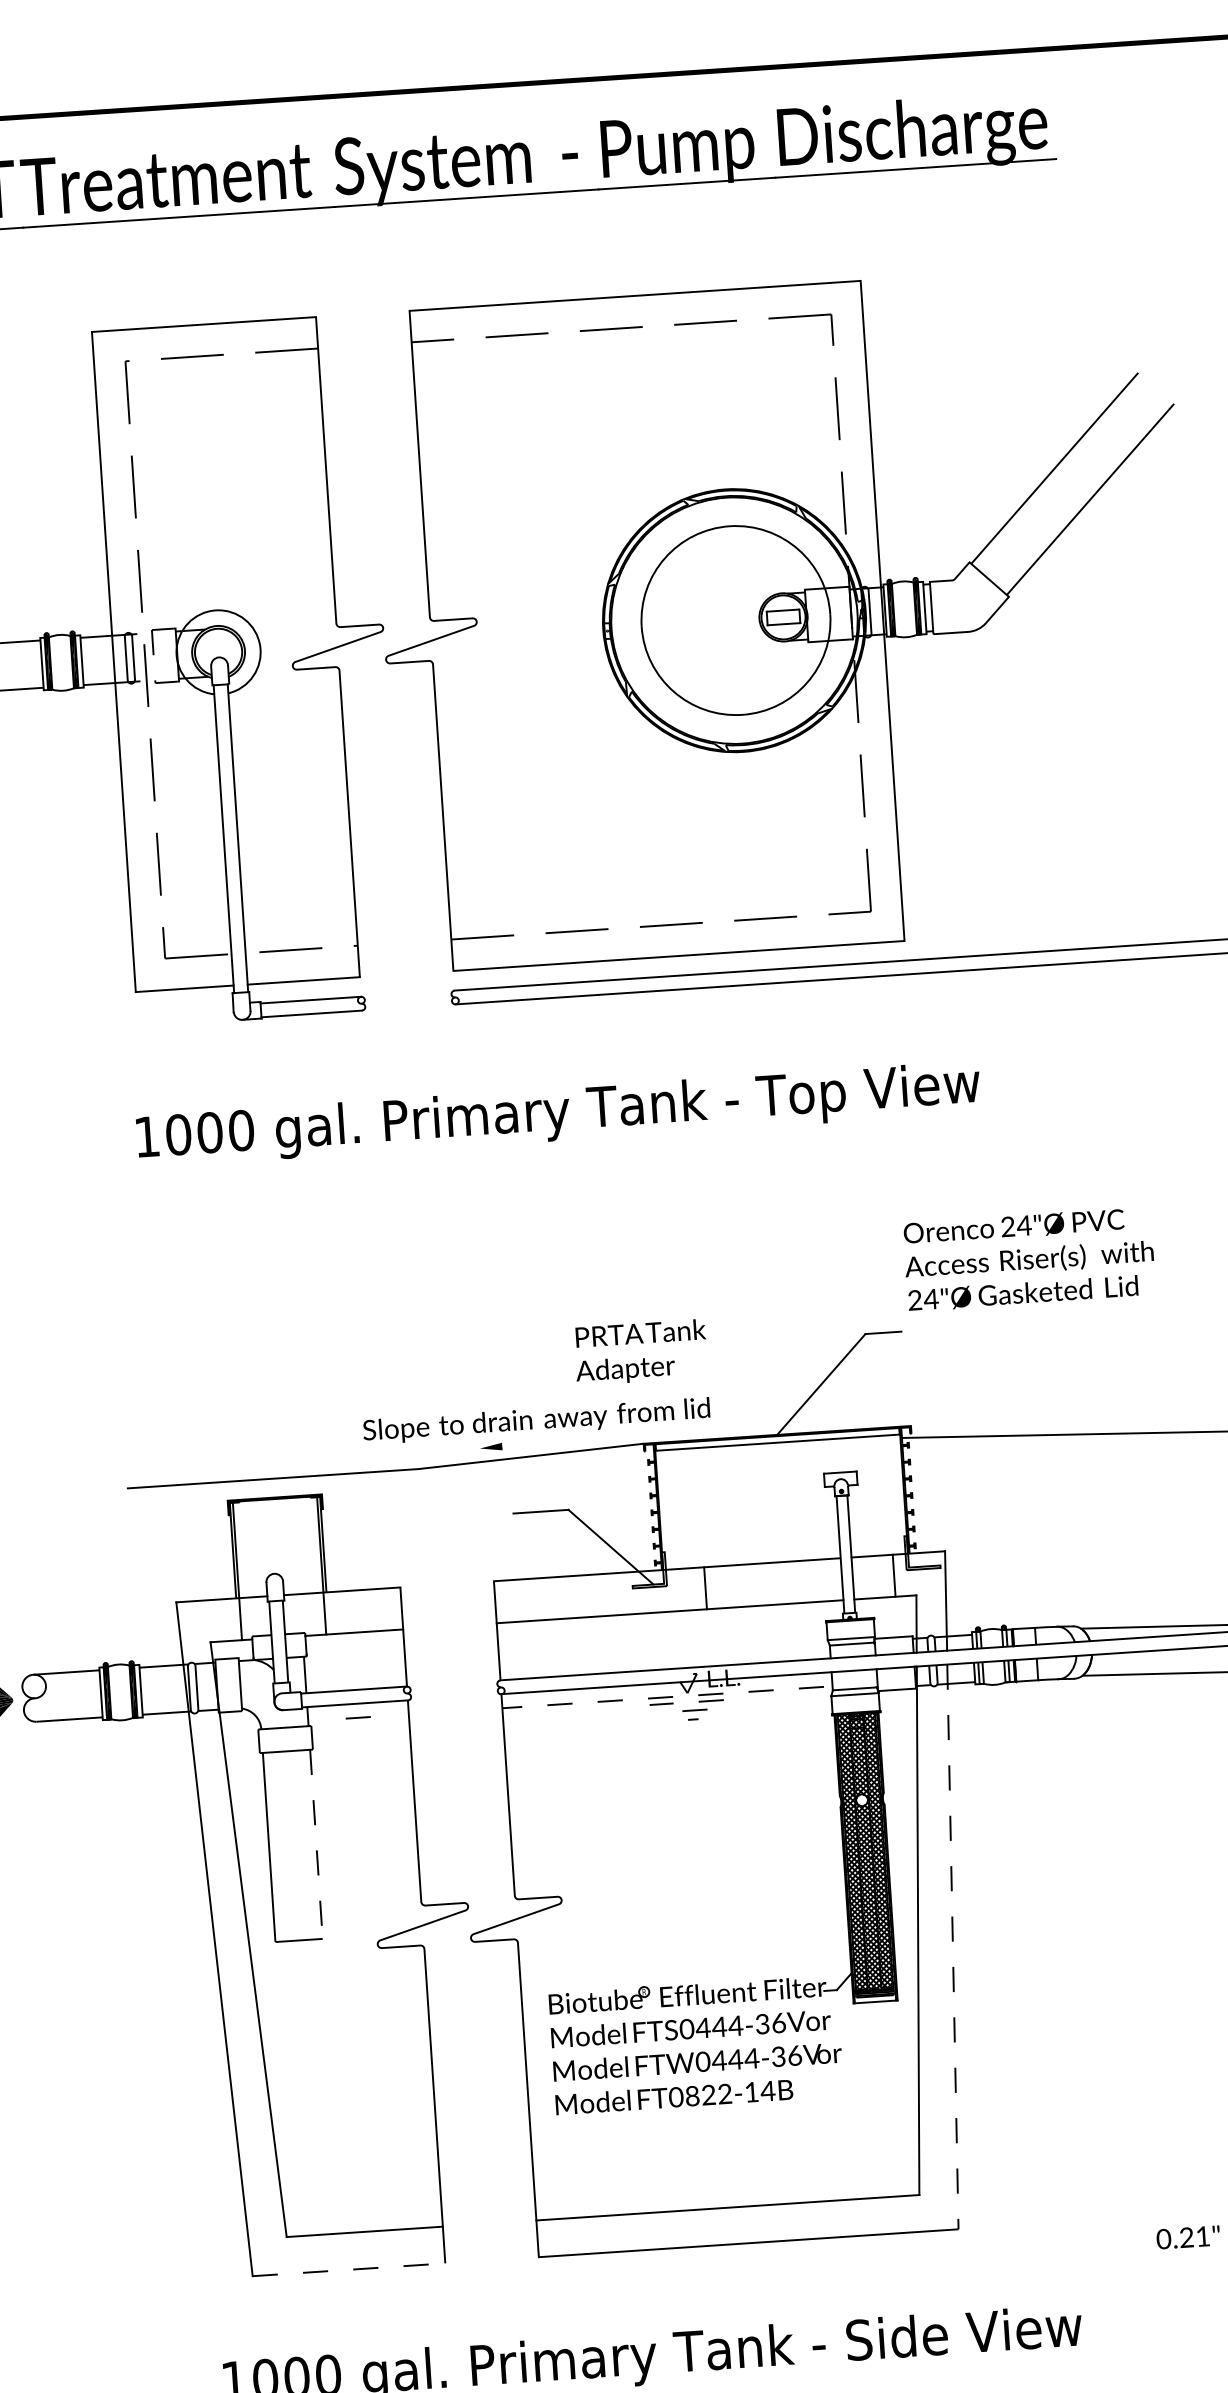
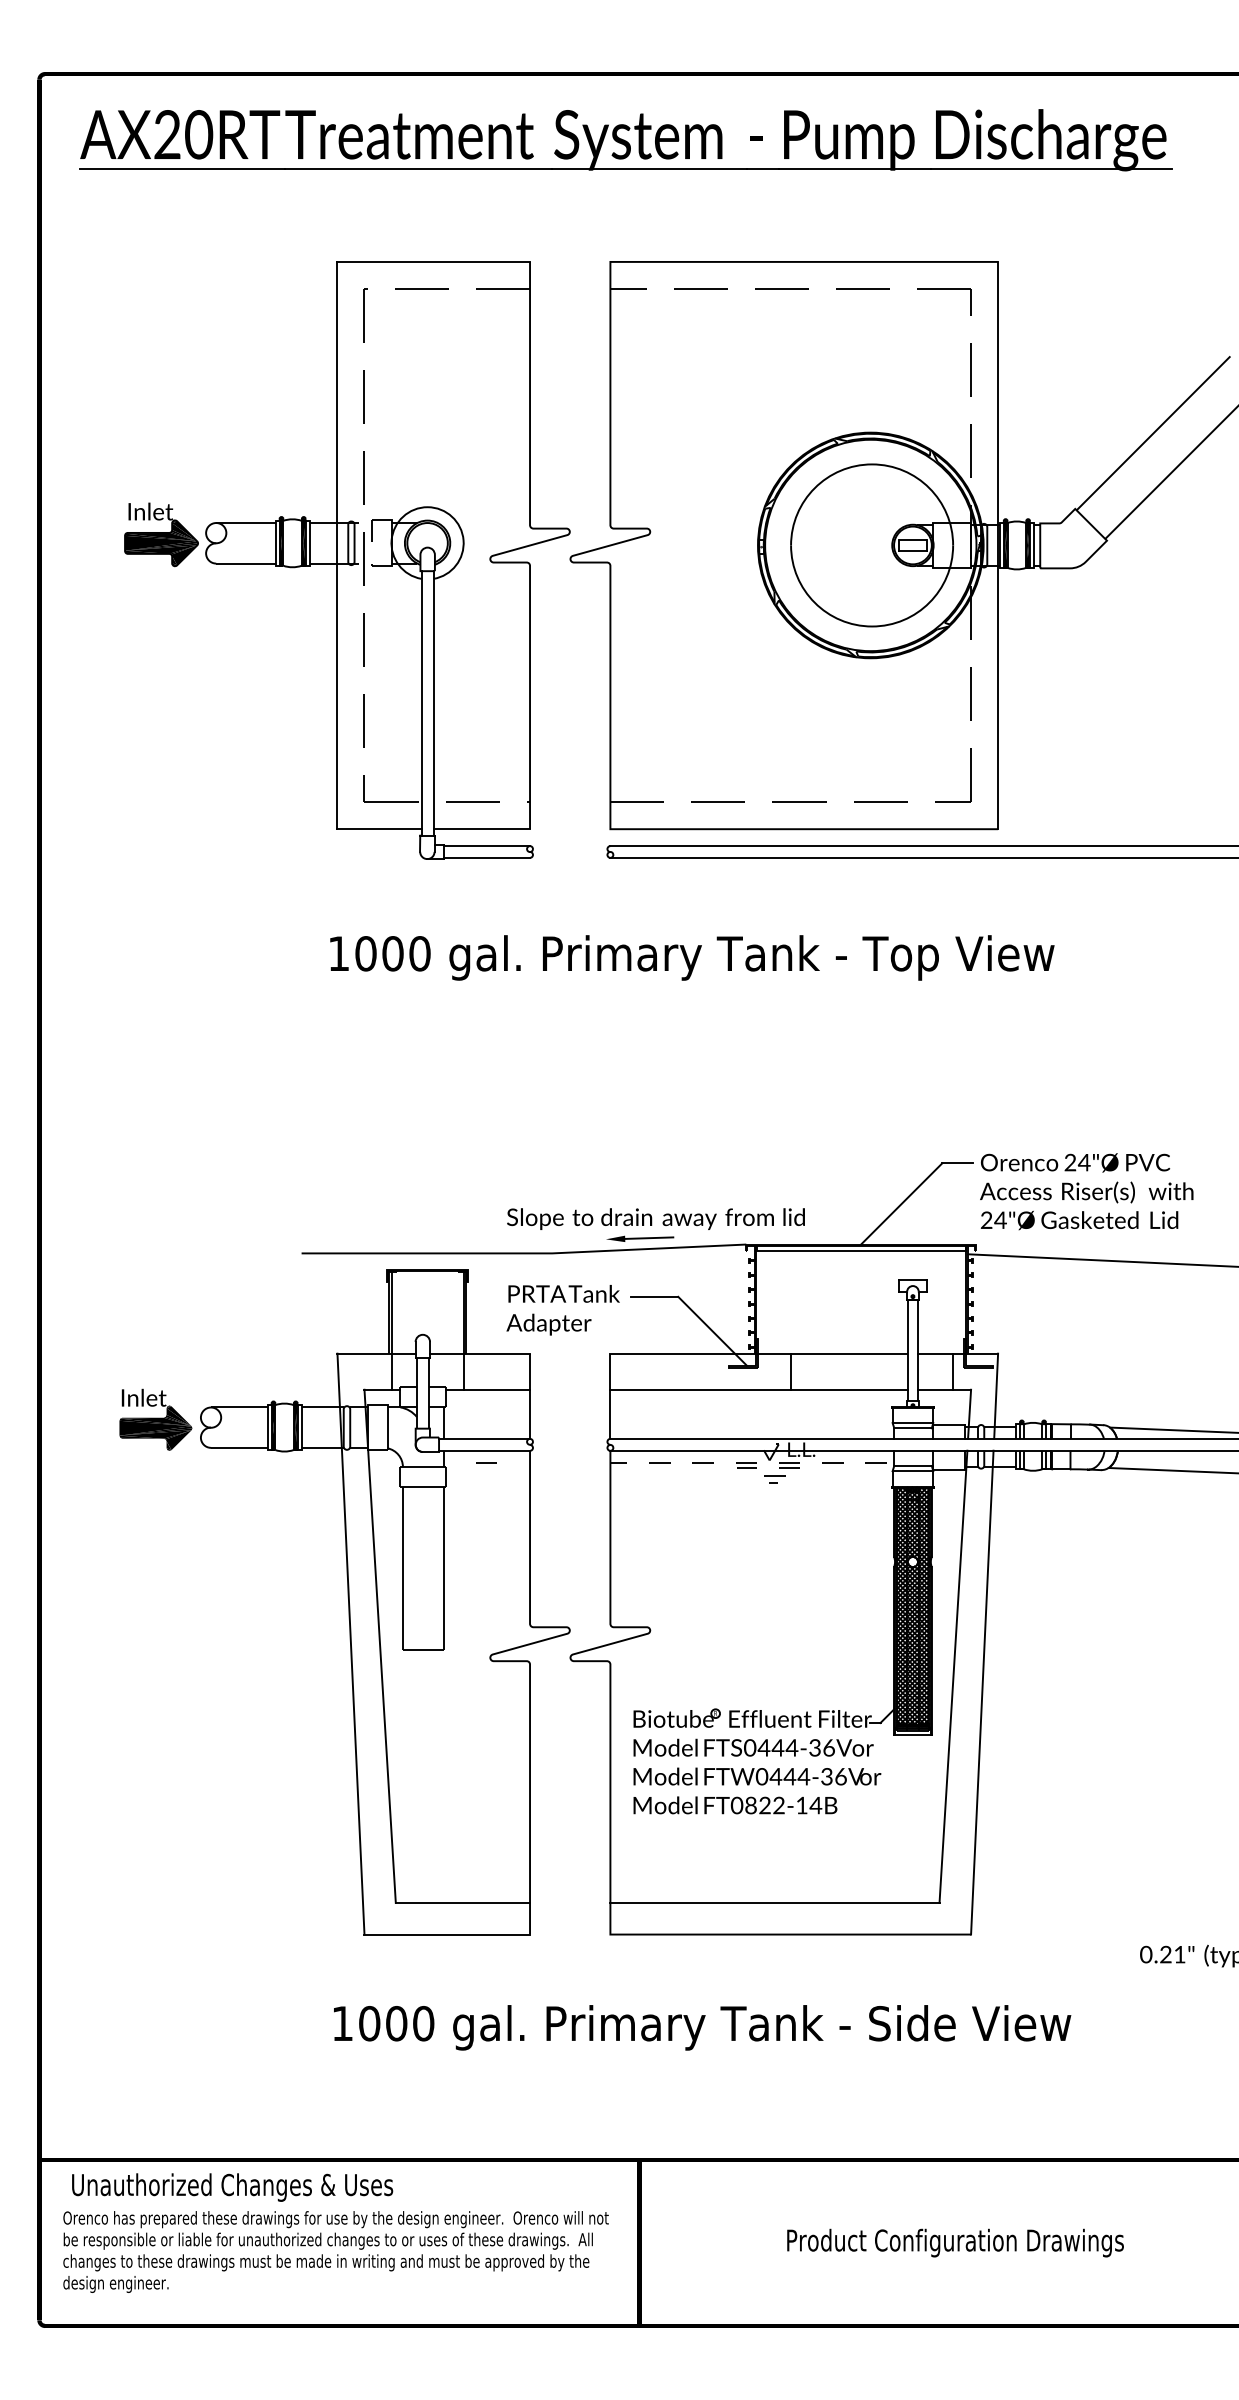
text: (1028, 1259) -> (1086, 1191), moved
text: (640, 1352) -> (562, 1310), moved
line: (530, 1443) -> (649, 1237), added
line: (316, 1845) -> (443, 1569), dashed -> solid
line: (953, 1947) -> (982, 1693), dashed -> solid
line: (349, 2269) -> (447, 1934), dashed -> solid

